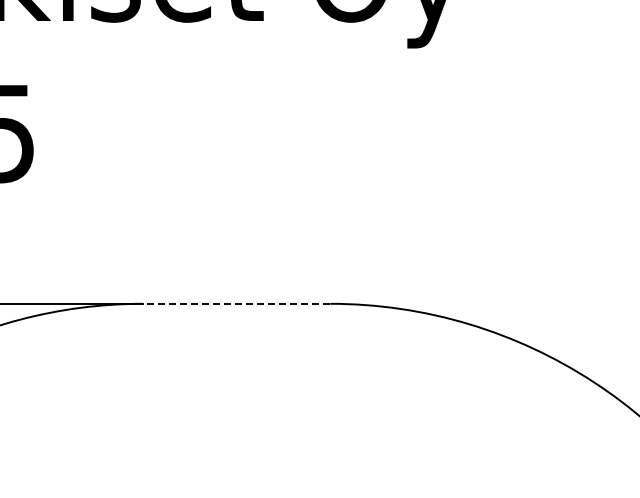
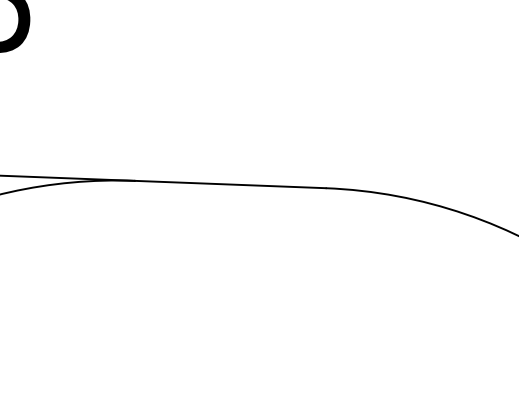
line: (236, 303) -> (230, 184), dashed -> solid

